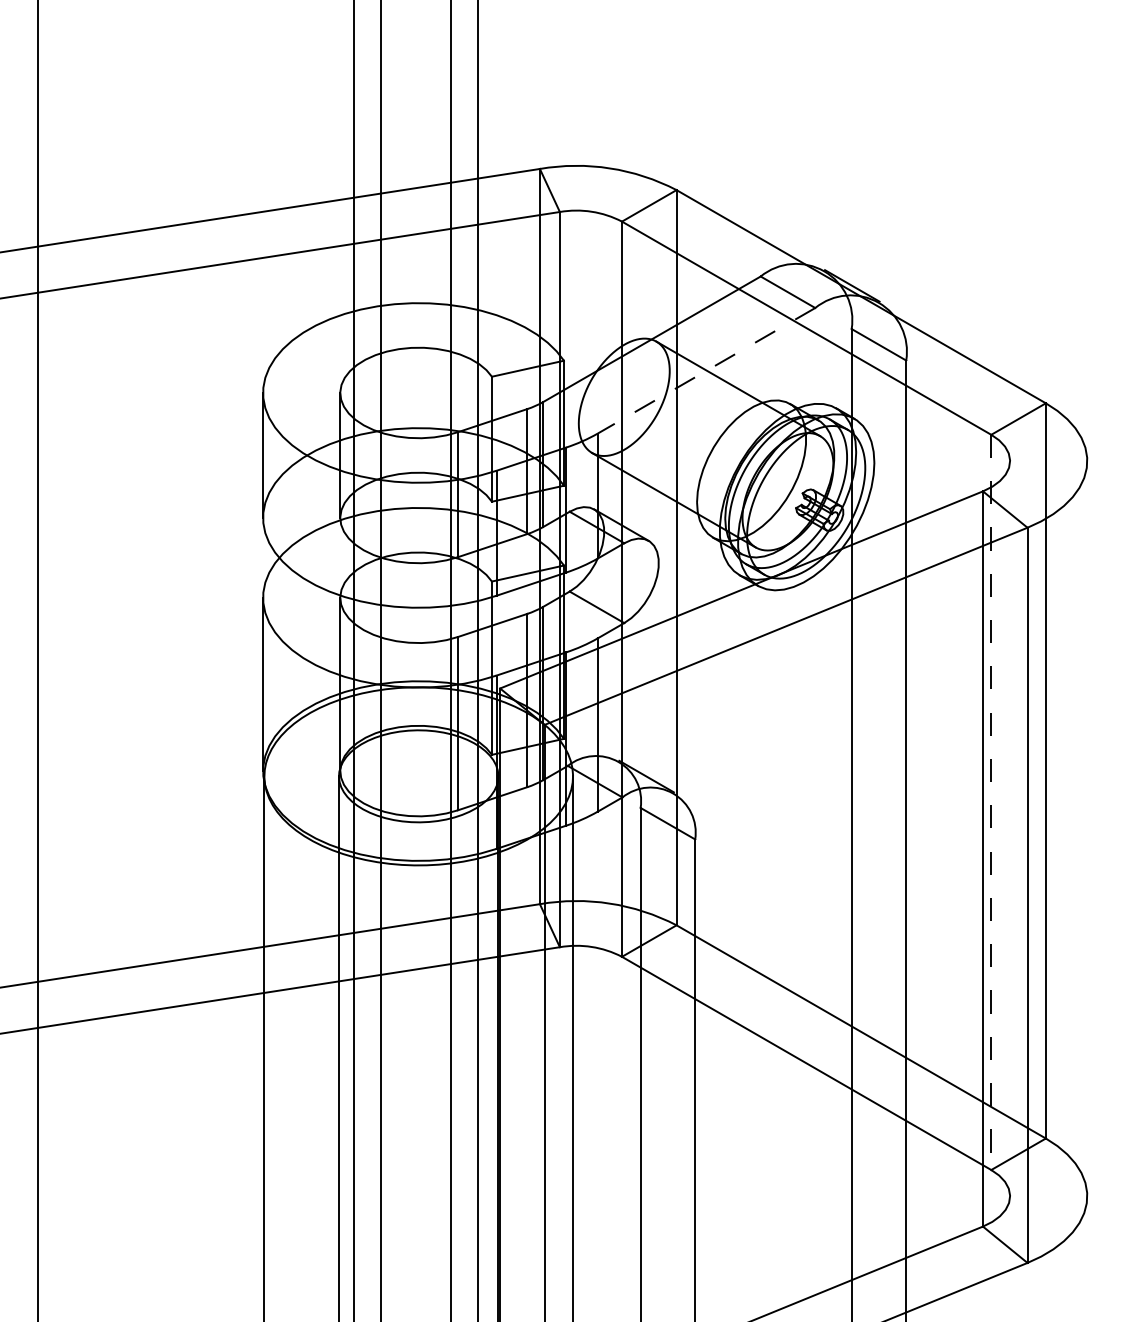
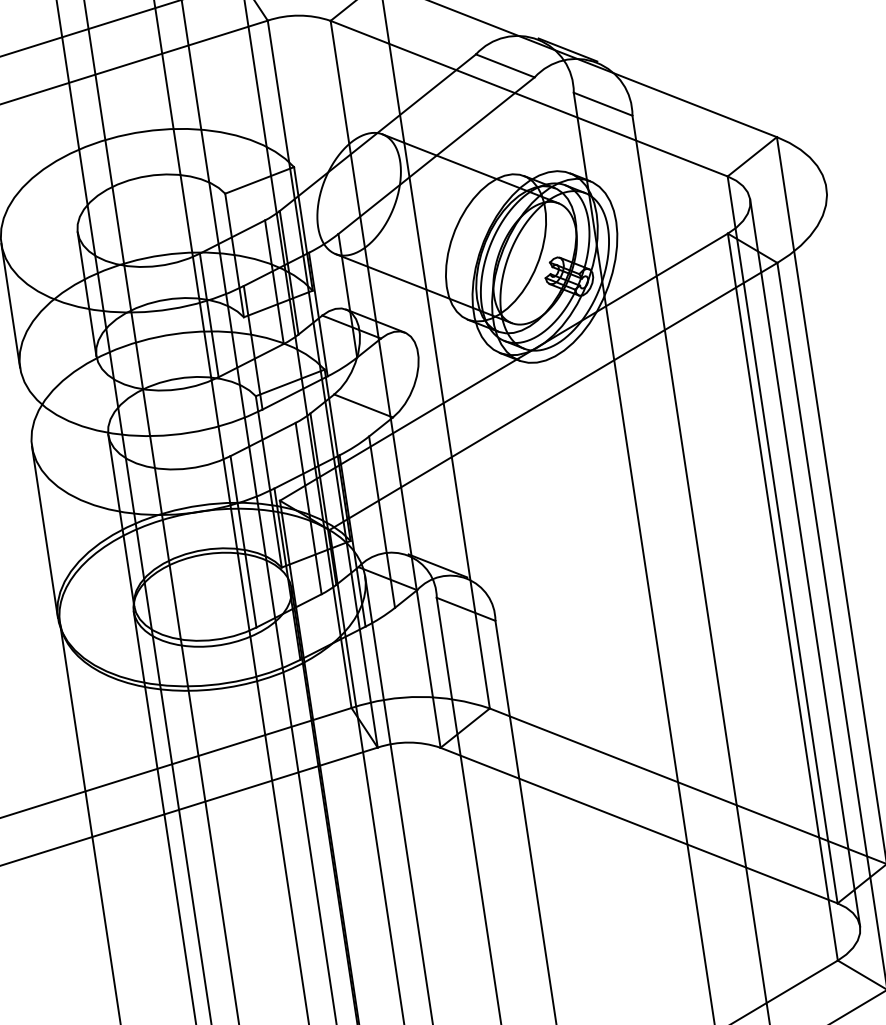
line: (706, 371) -> (436, 156), dashed -> solid
line: (991, 802) -> (782, 539), dashed -> solid
line: (1010, 828) -> (805, 562), added

